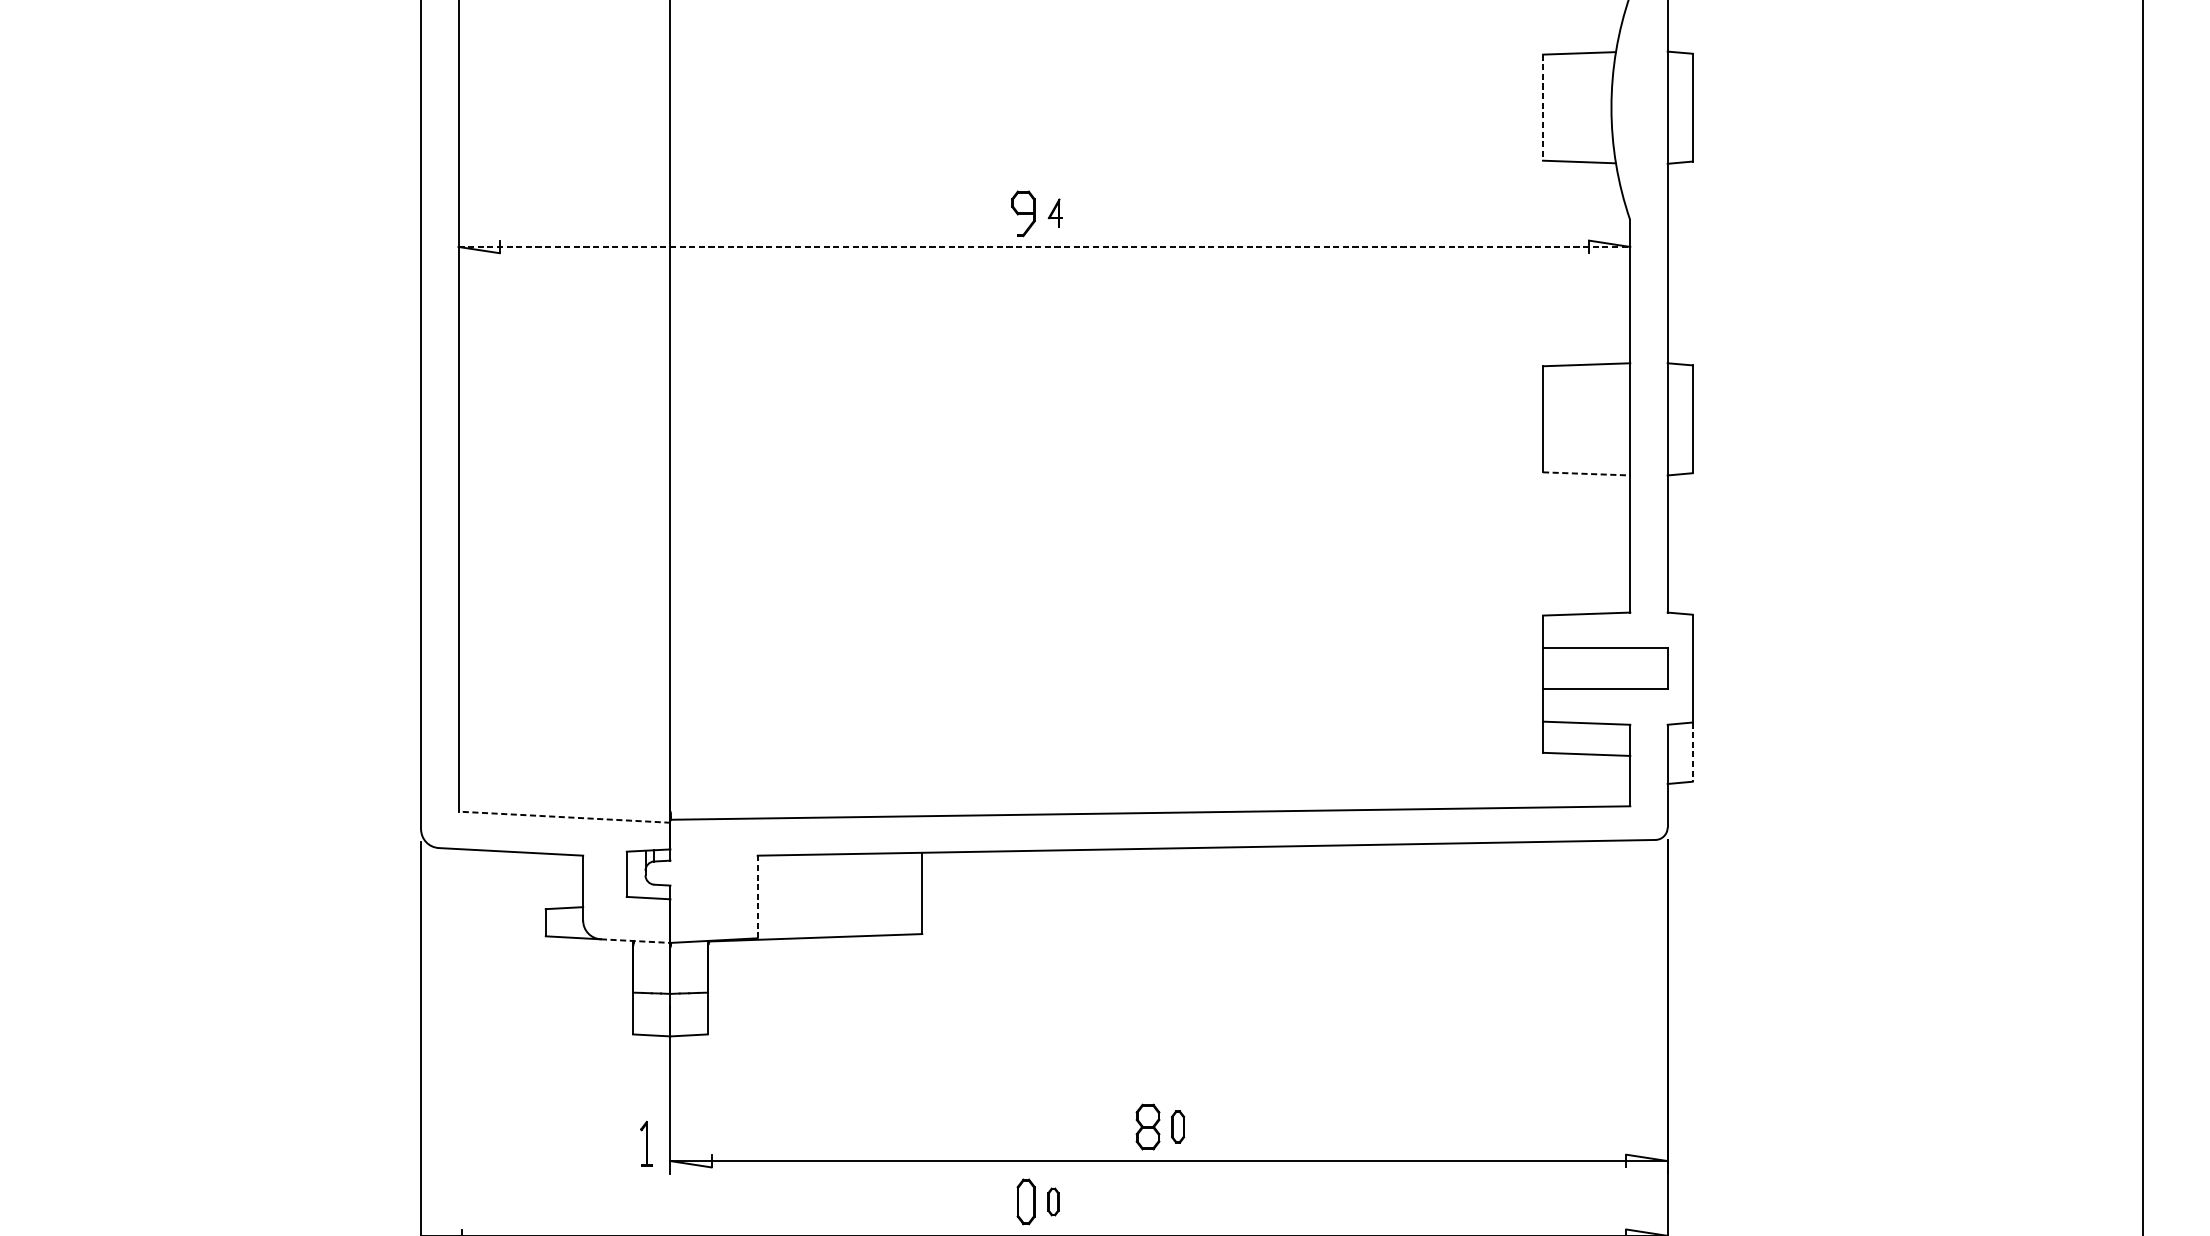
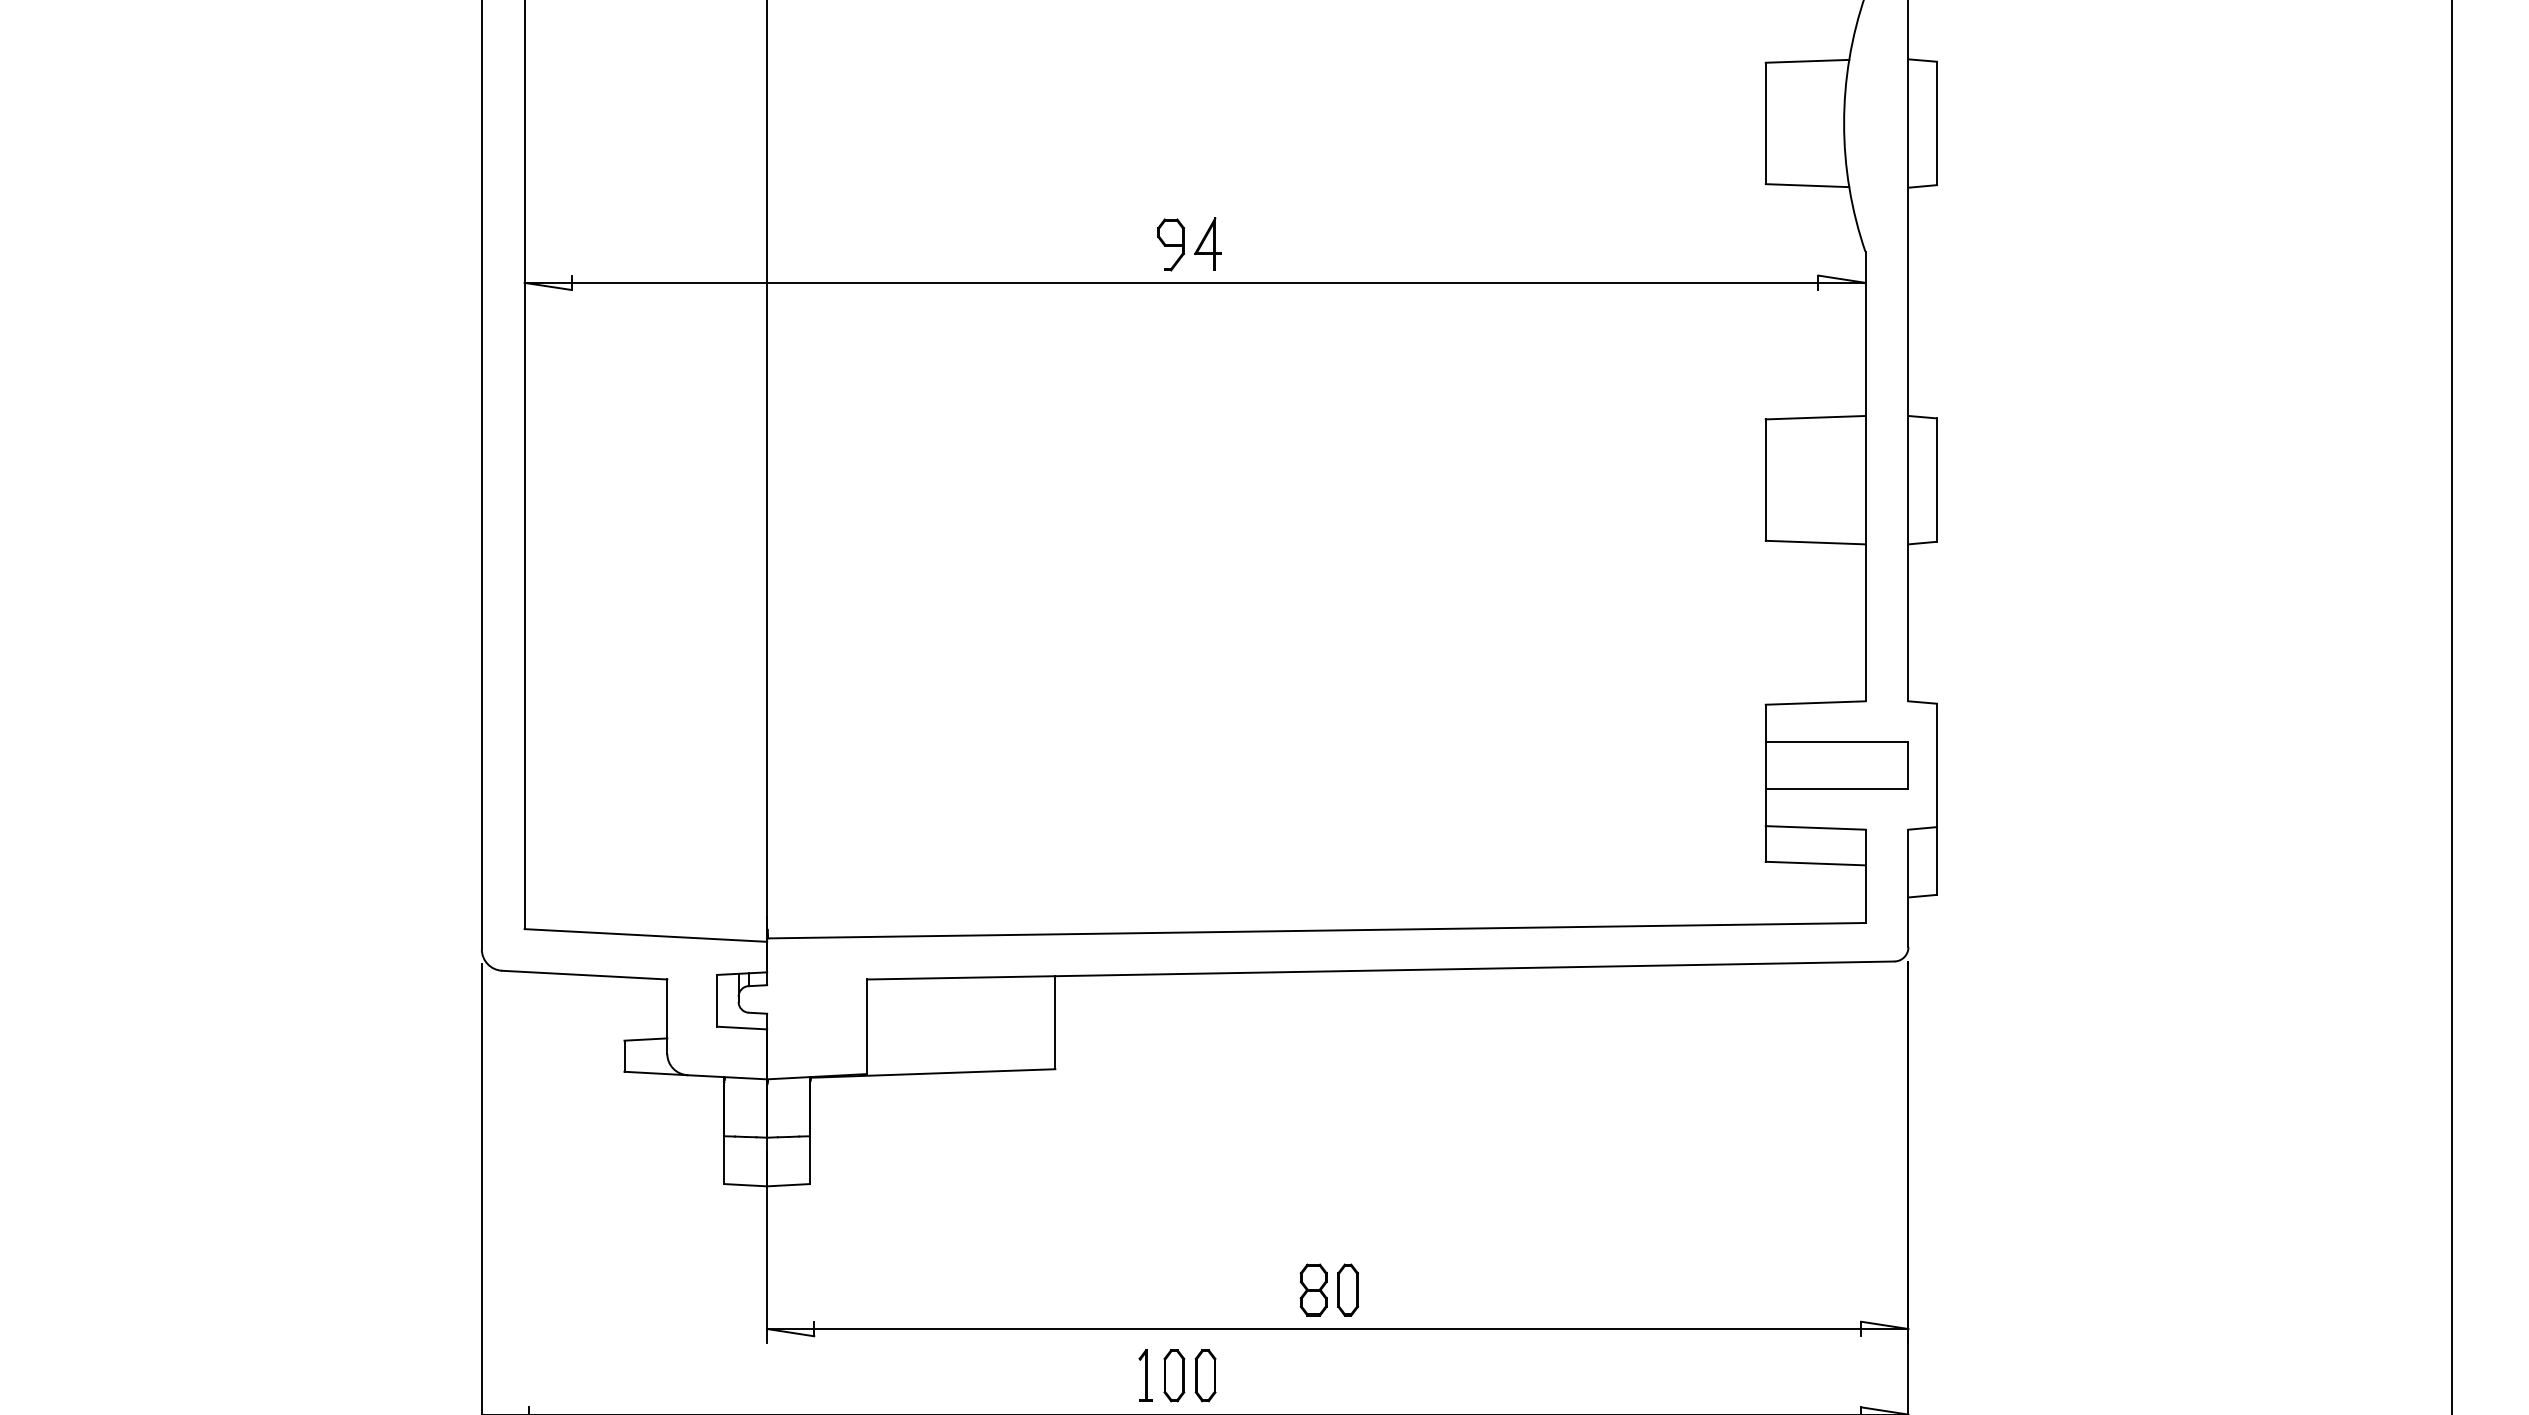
line: (1542, 107) -> (1765, 123), dashed -> solid
part: (1055, 212) -> (1207, 243), size x1.67
line: (1044, 246) -> (1195, 282), dashed -> solid
line: (1586, 473) -> (1815, 542), dashed -> solid
line: (1692, 752) -> (1936, 861), dashed -> solid
line: (564, 817) -> (645, 935), dashed -> solid
line: (758, 896) -> (867, 1026), dashed -> solid
line: (635, 941) -> (727, 1077), dashed -> solid
part: (1177, 1126) -> (1347, 1289), size x1.43
part: (646, 1144) -> (1145, 1375), moved
part: (1053, 1201) -> (1205, 1375), size x1.67

